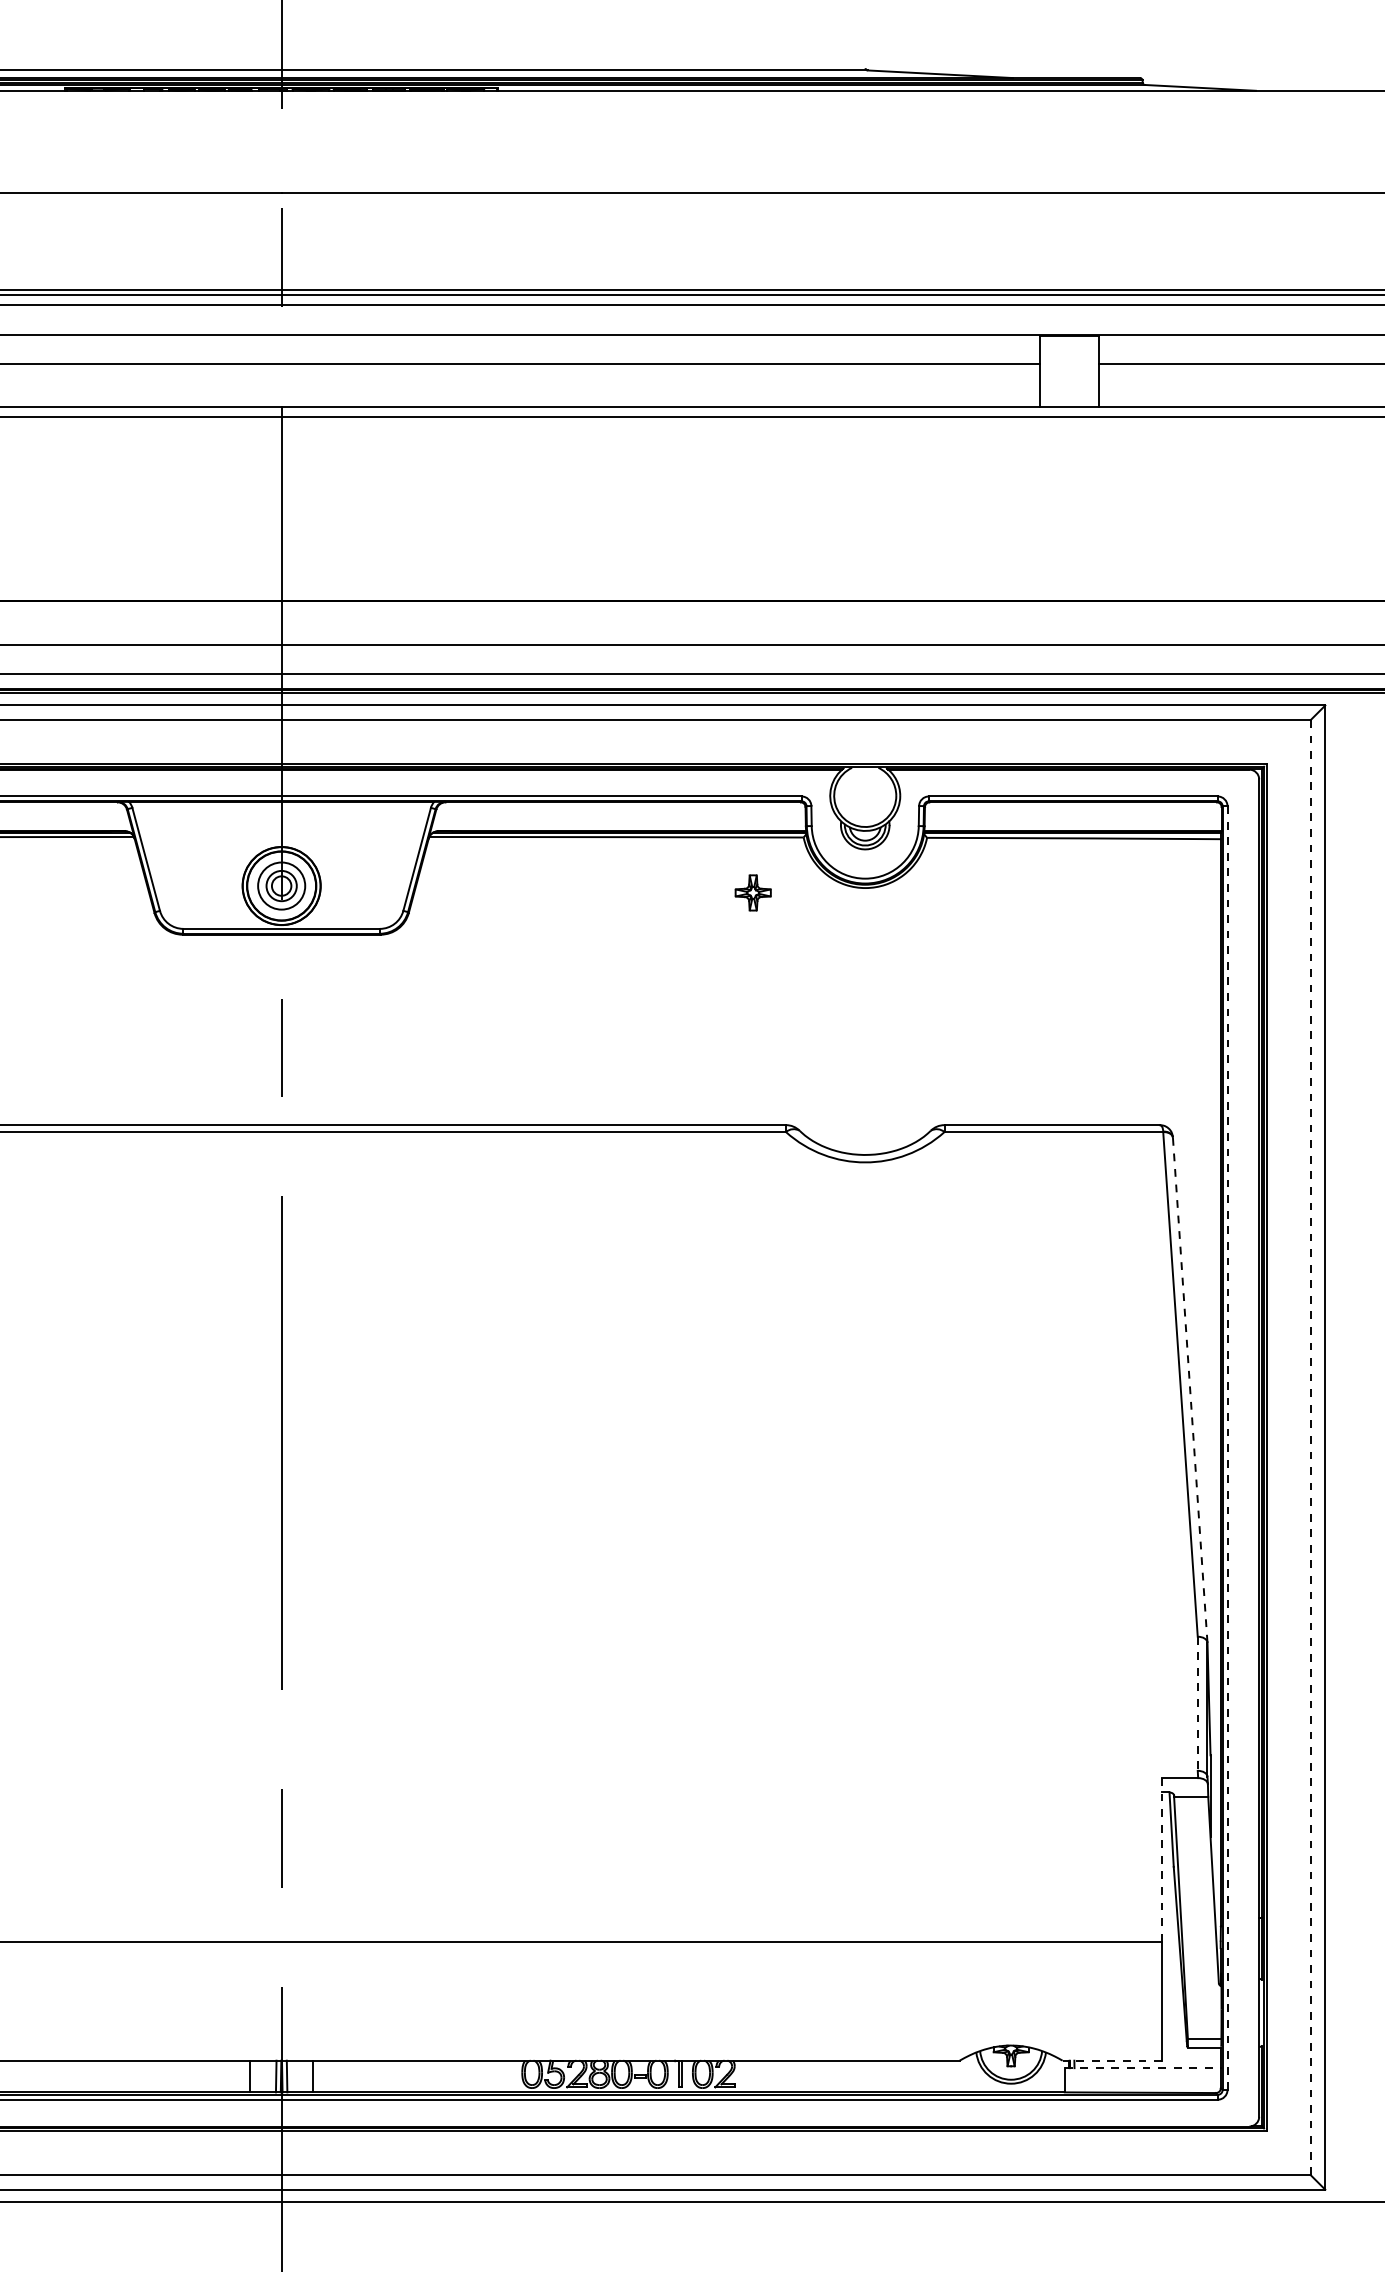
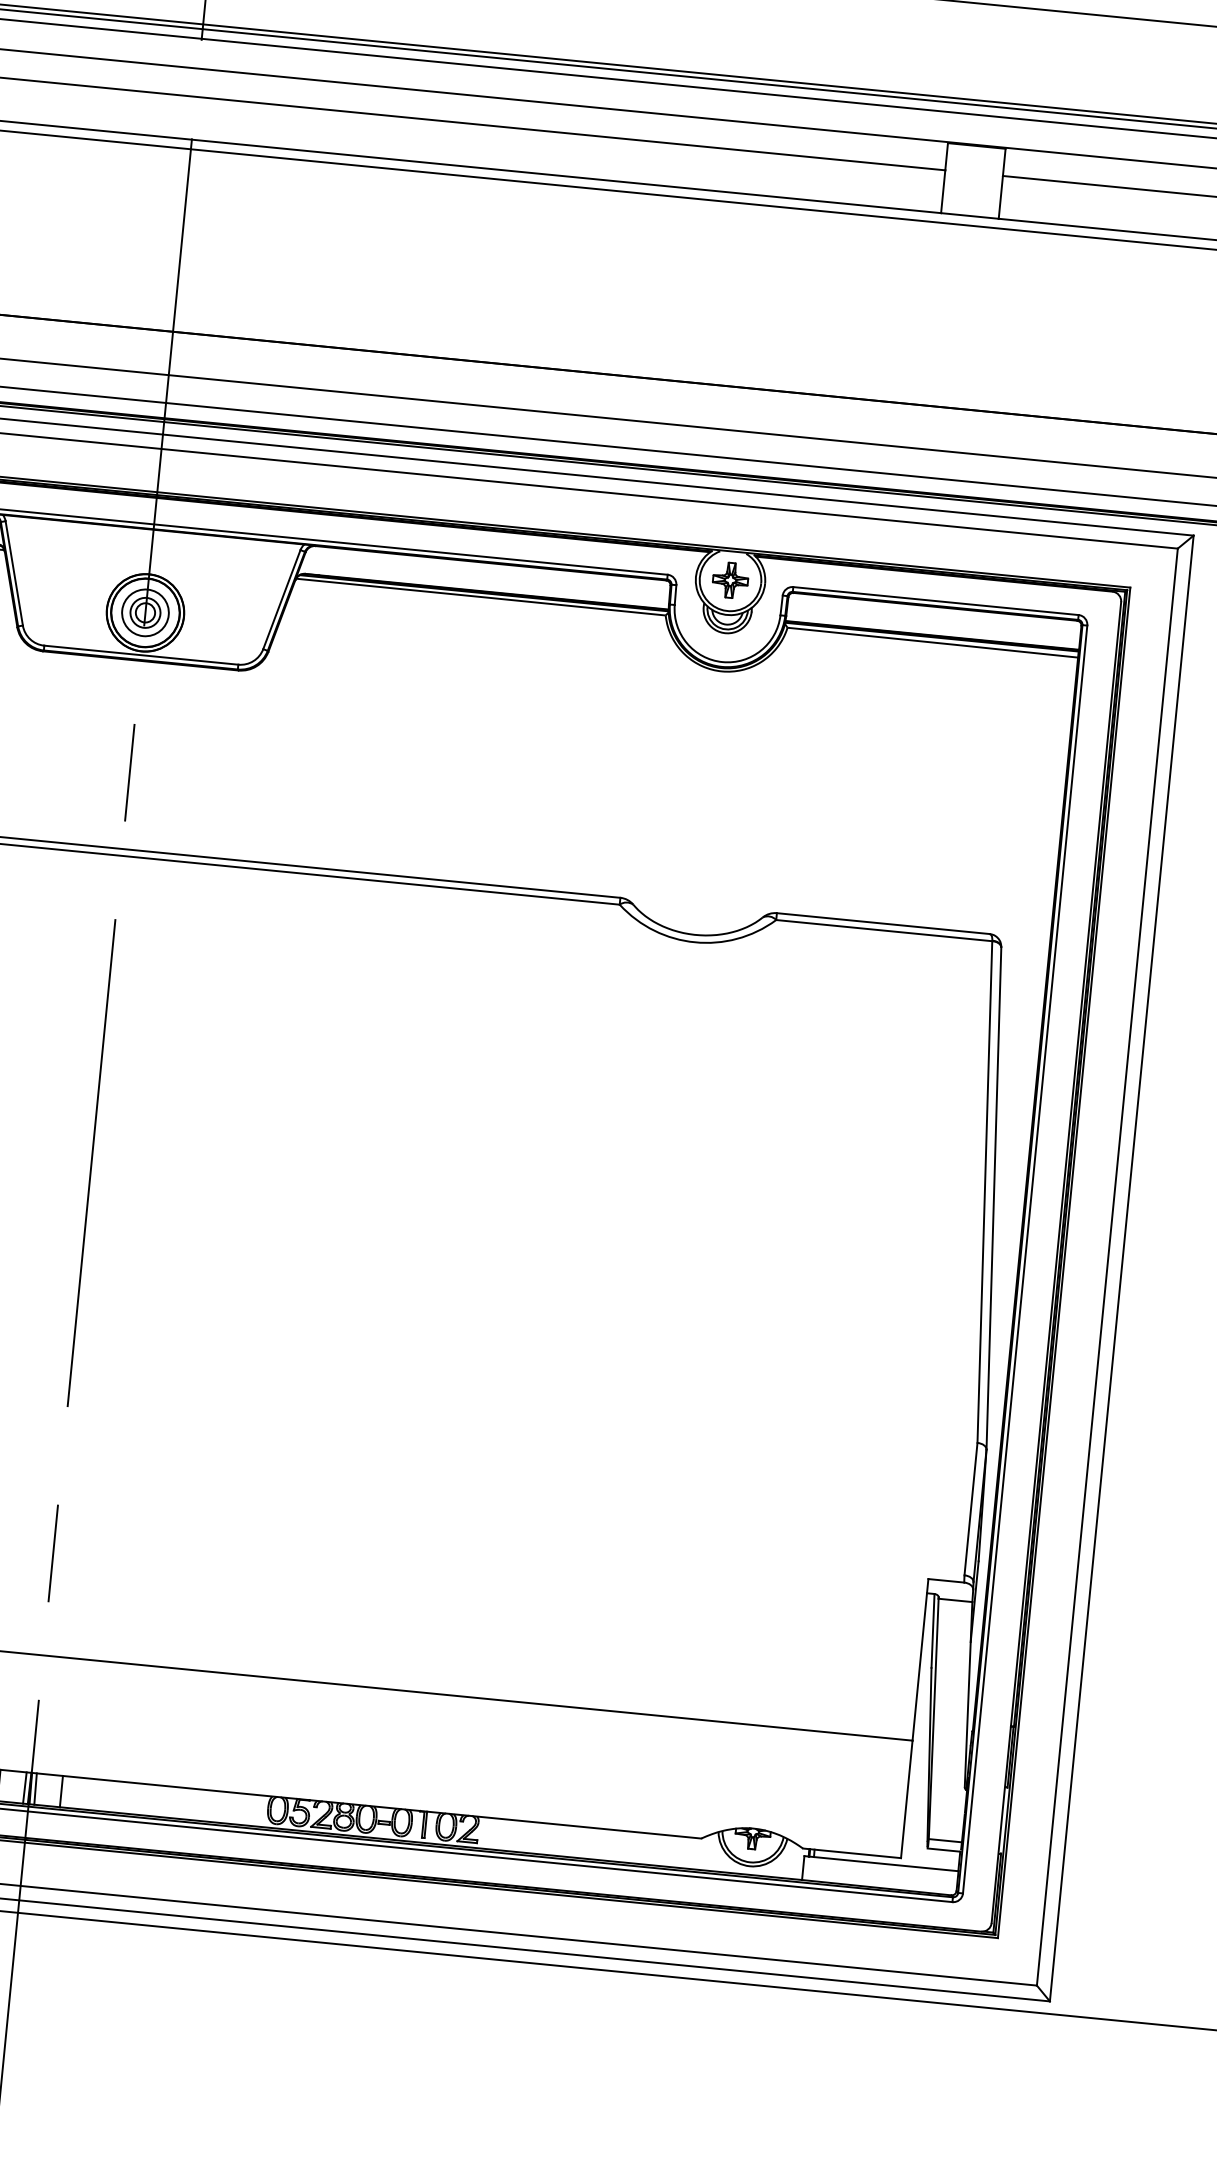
part: (752, 892) -> (729, 579), moved
line: (1190, 1389) -> (994, 1198), dashed -> solid
line: (1310, 1447) -> (1107, 1266), dashed -> solid
line: (1227, 1448) -> (1025, 1259), dashed -> solid
line: (1197, 1704) -> (970, 1509), dashed -> solid
line: (1161, 1859) -> (920, 1659), dashed -> solid
line: (1112, 2060) -> (852, 1853), dashed -> solid
line: (1143, 2068) -> (882, 1864), dashed -> solid

